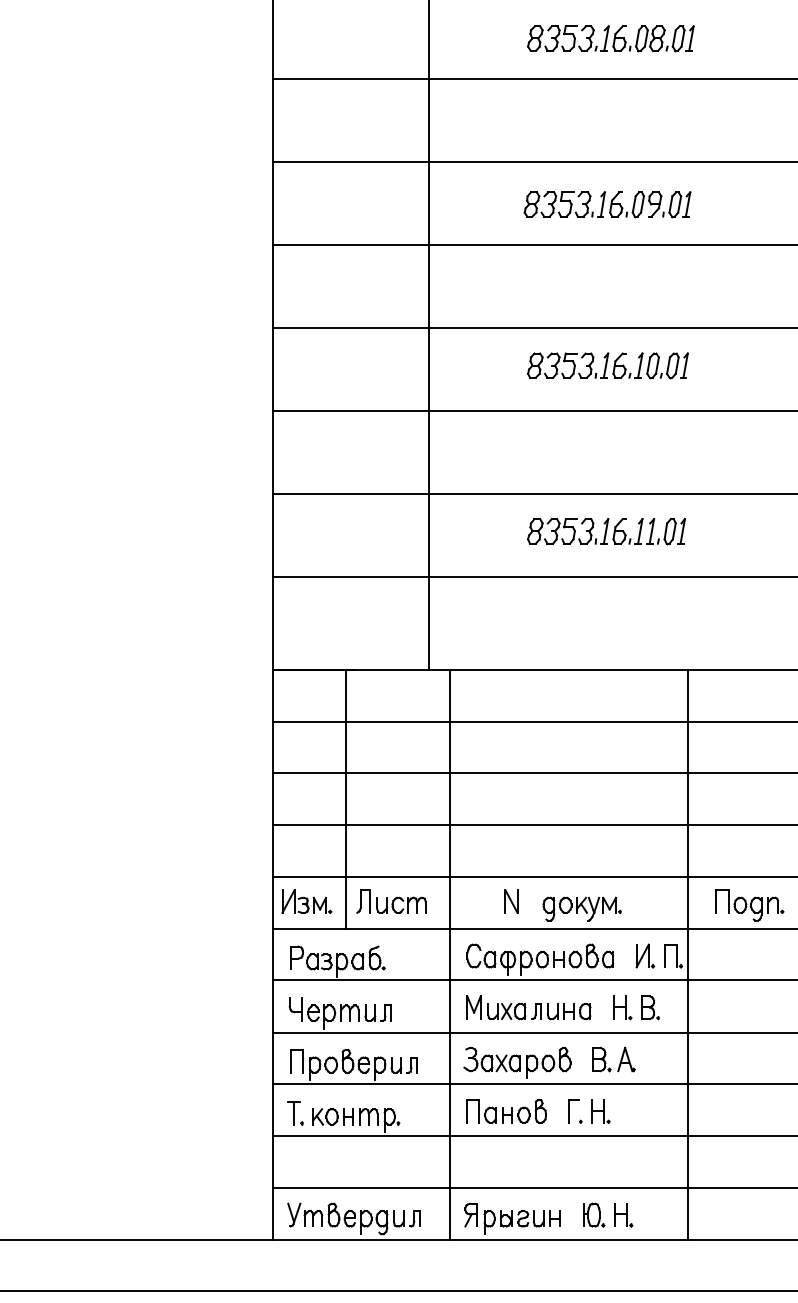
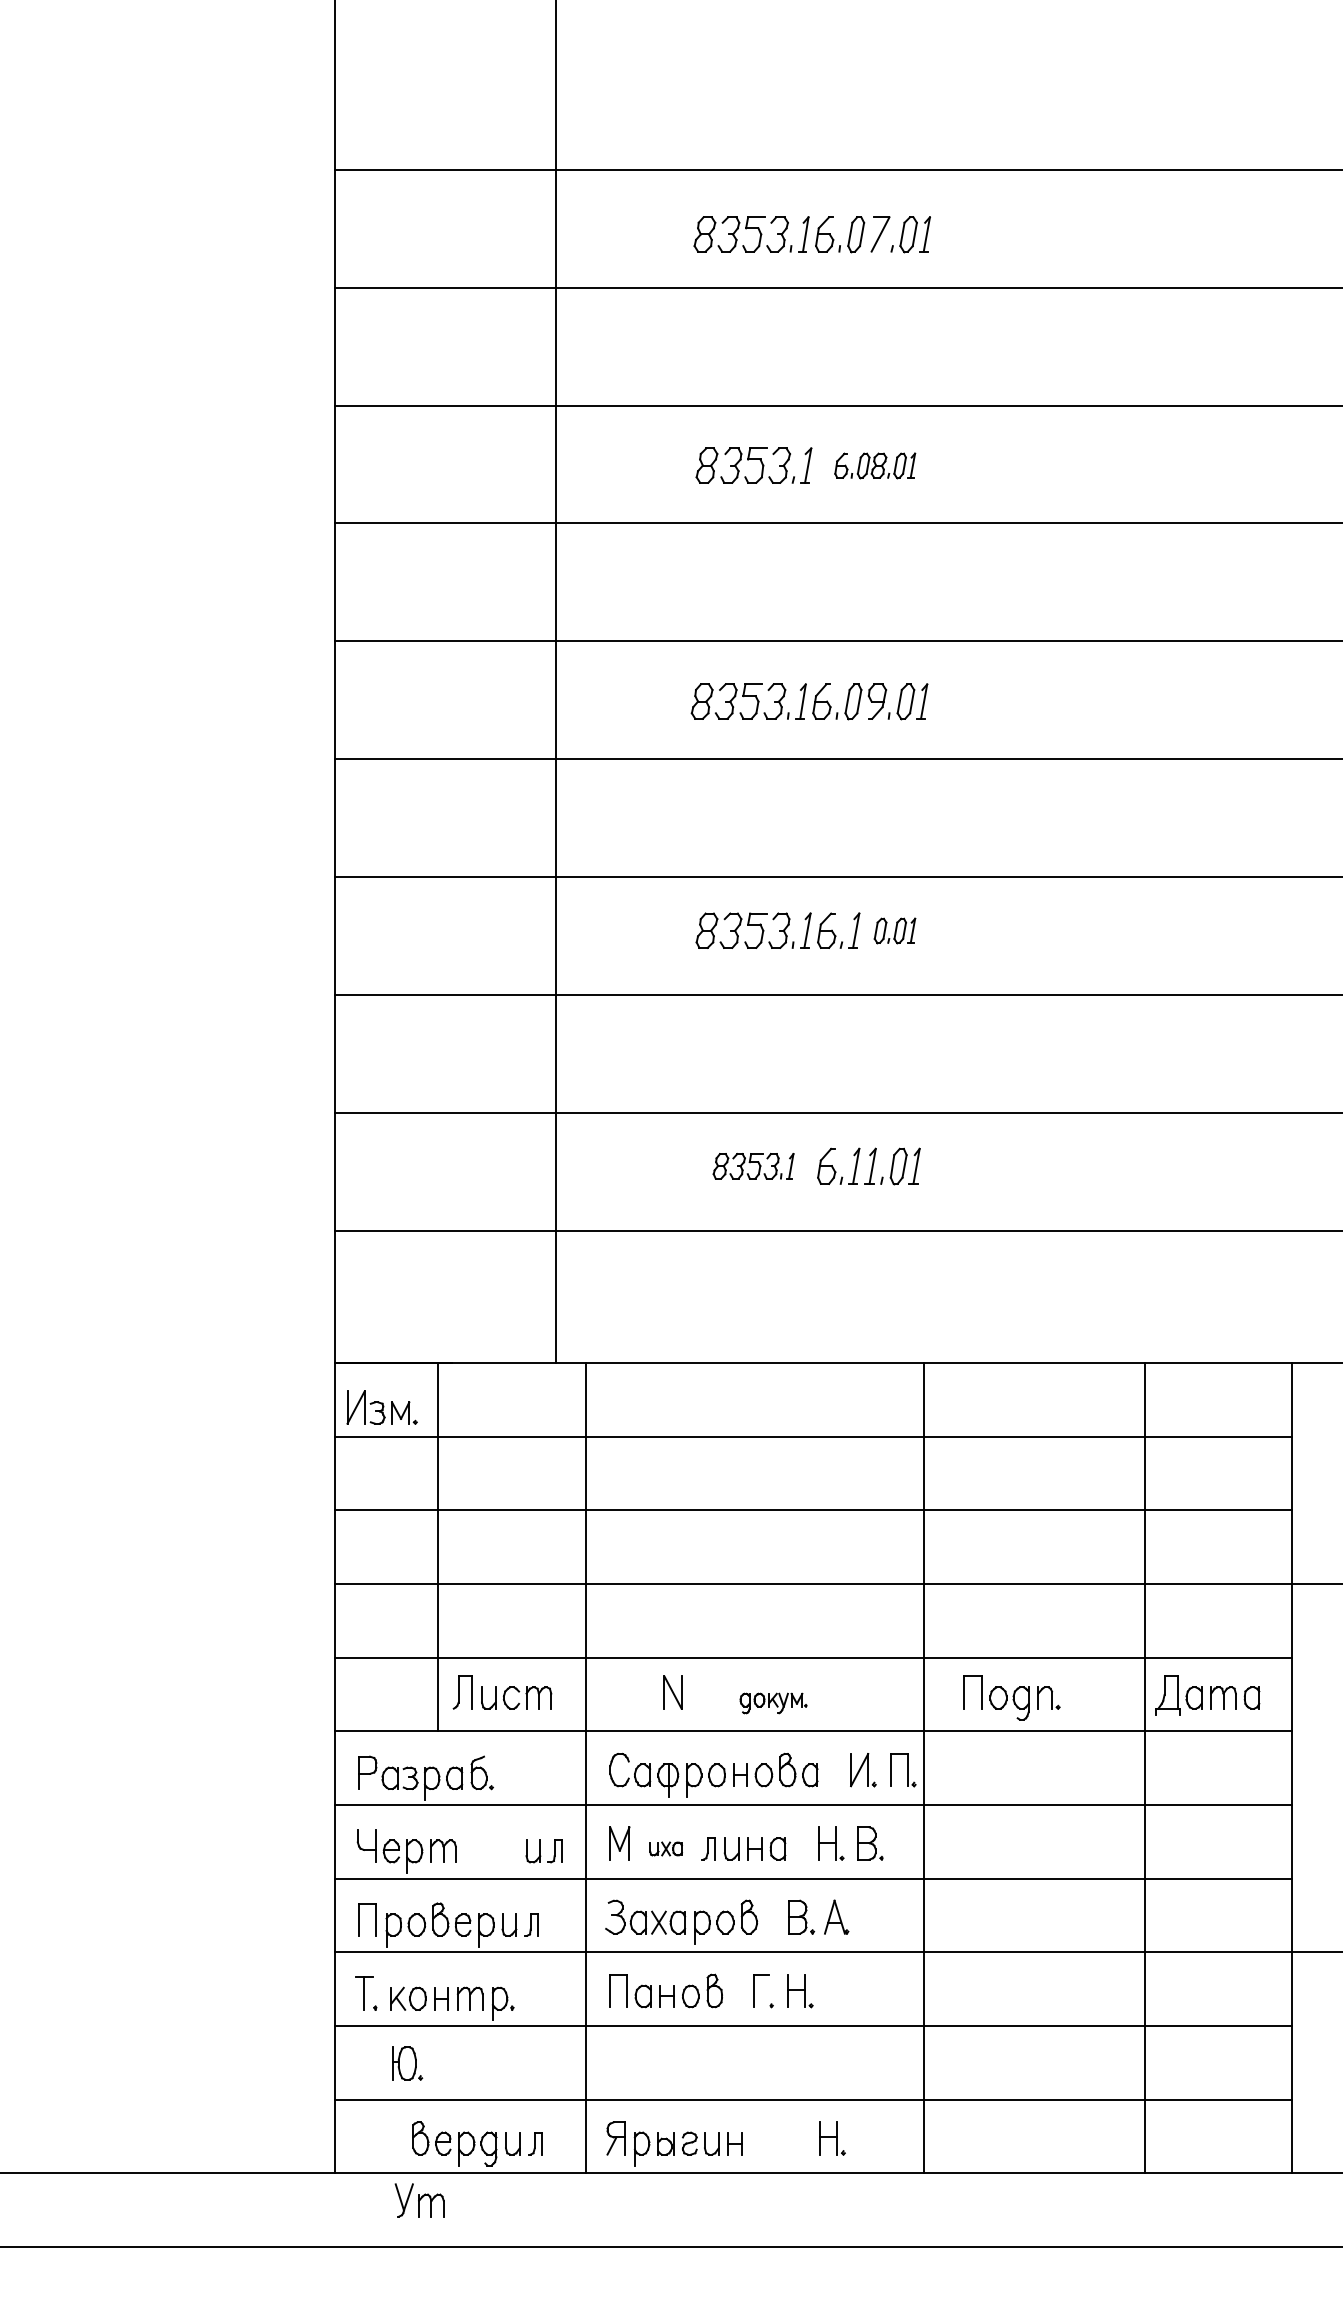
part: (653, 38) -> (875, 465), size x0.7
part: (667, 365) -> (894, 930), size x0.7
part: (568, 530) -> (753, 1165), size x0.7
part: (306, 901) -> (381, 1407), moved
part: (582, 909) -> (773, 1703), size x0.6
part: (506, 1011) -> (665, 1848), size x0.6
part: (377, 1013) -> (543, 1851), moved
part: (304, 1215) -> (419, 2200), moved
part: (594, 1215) -> (407, 2063), moved

